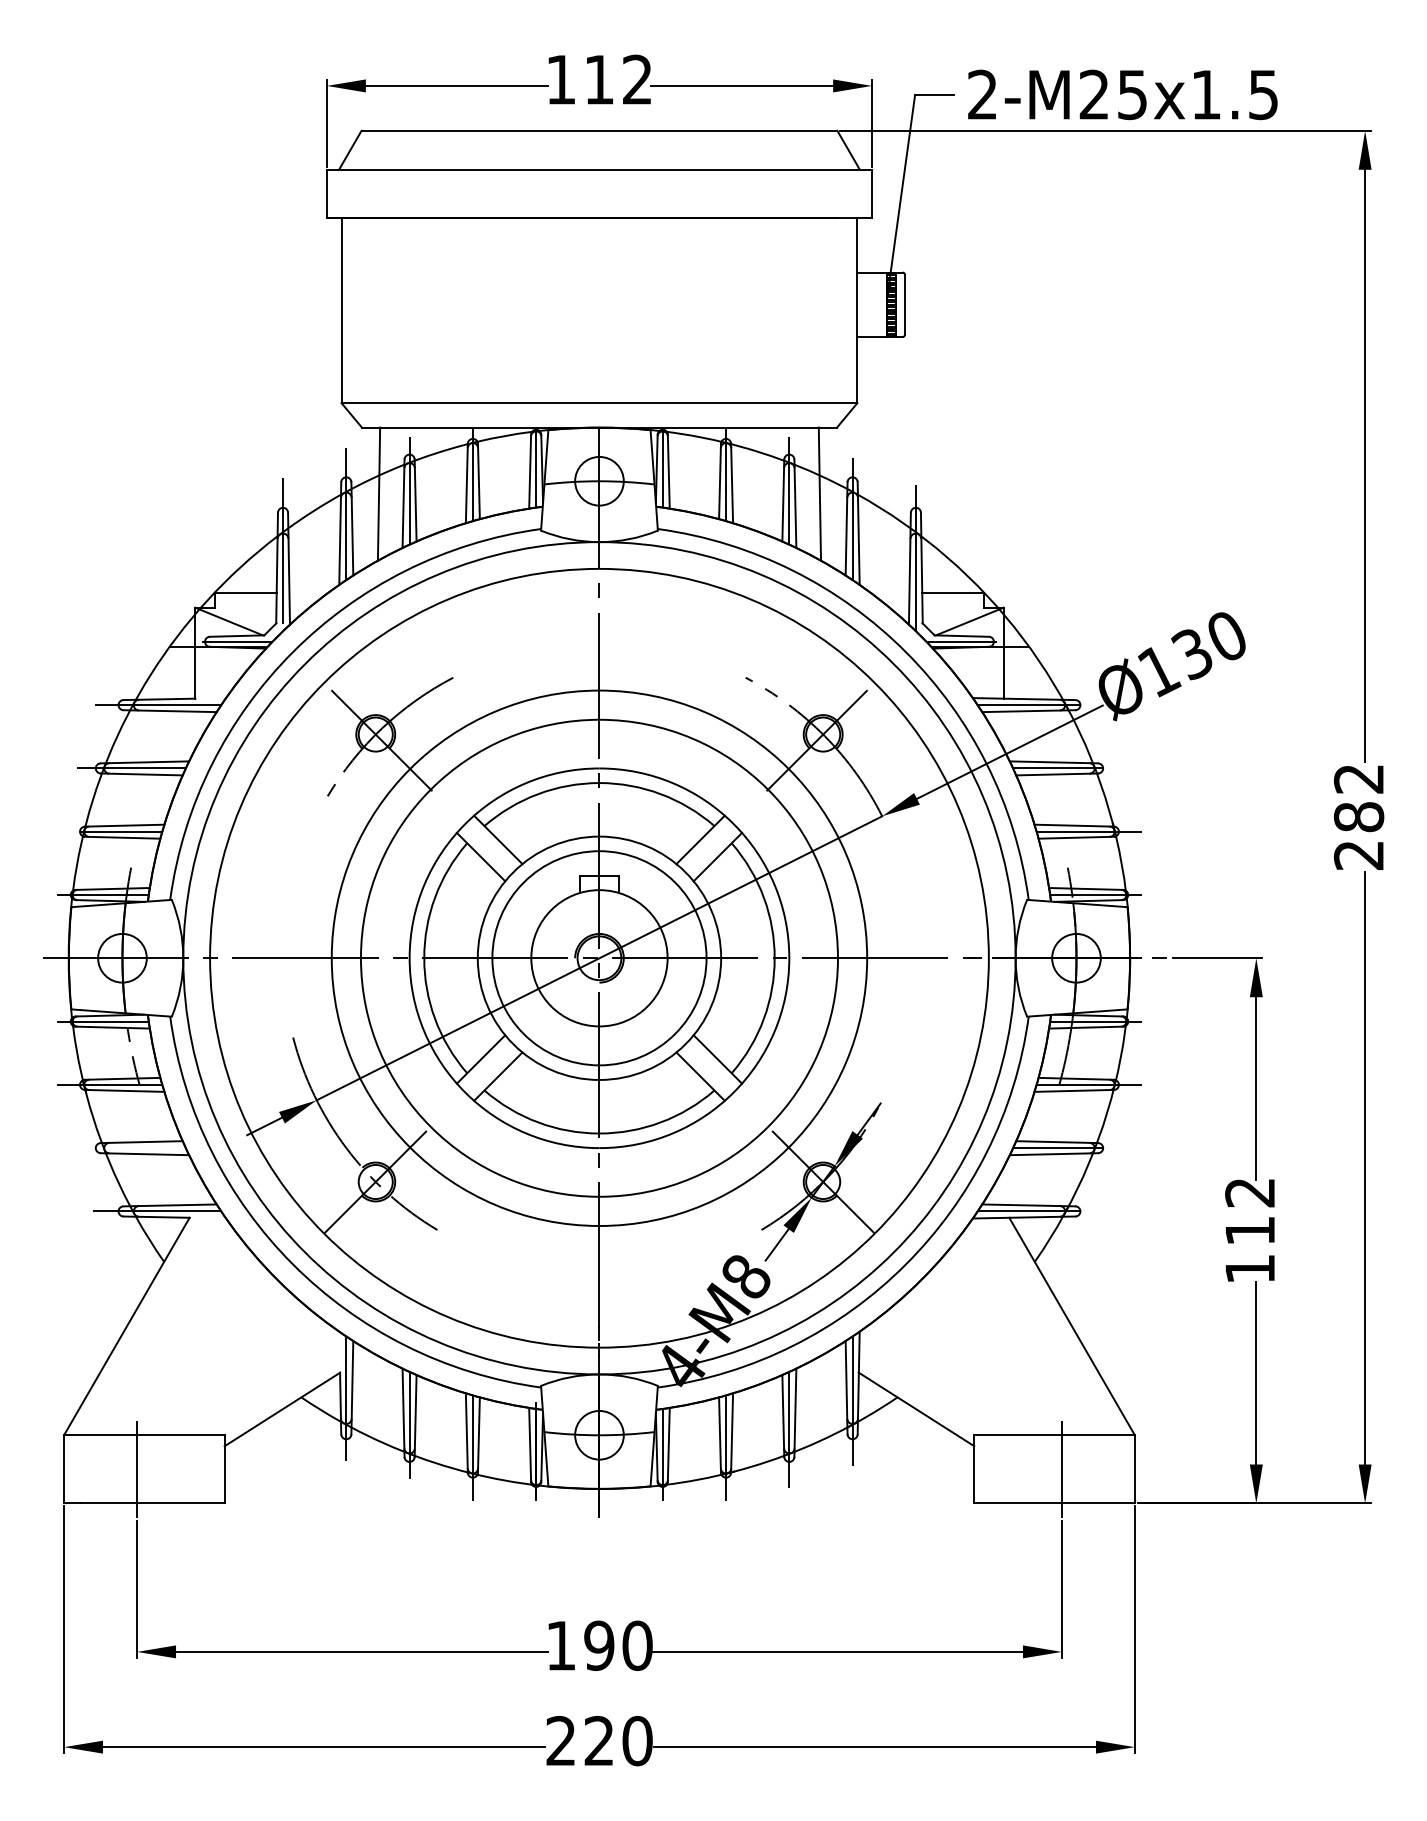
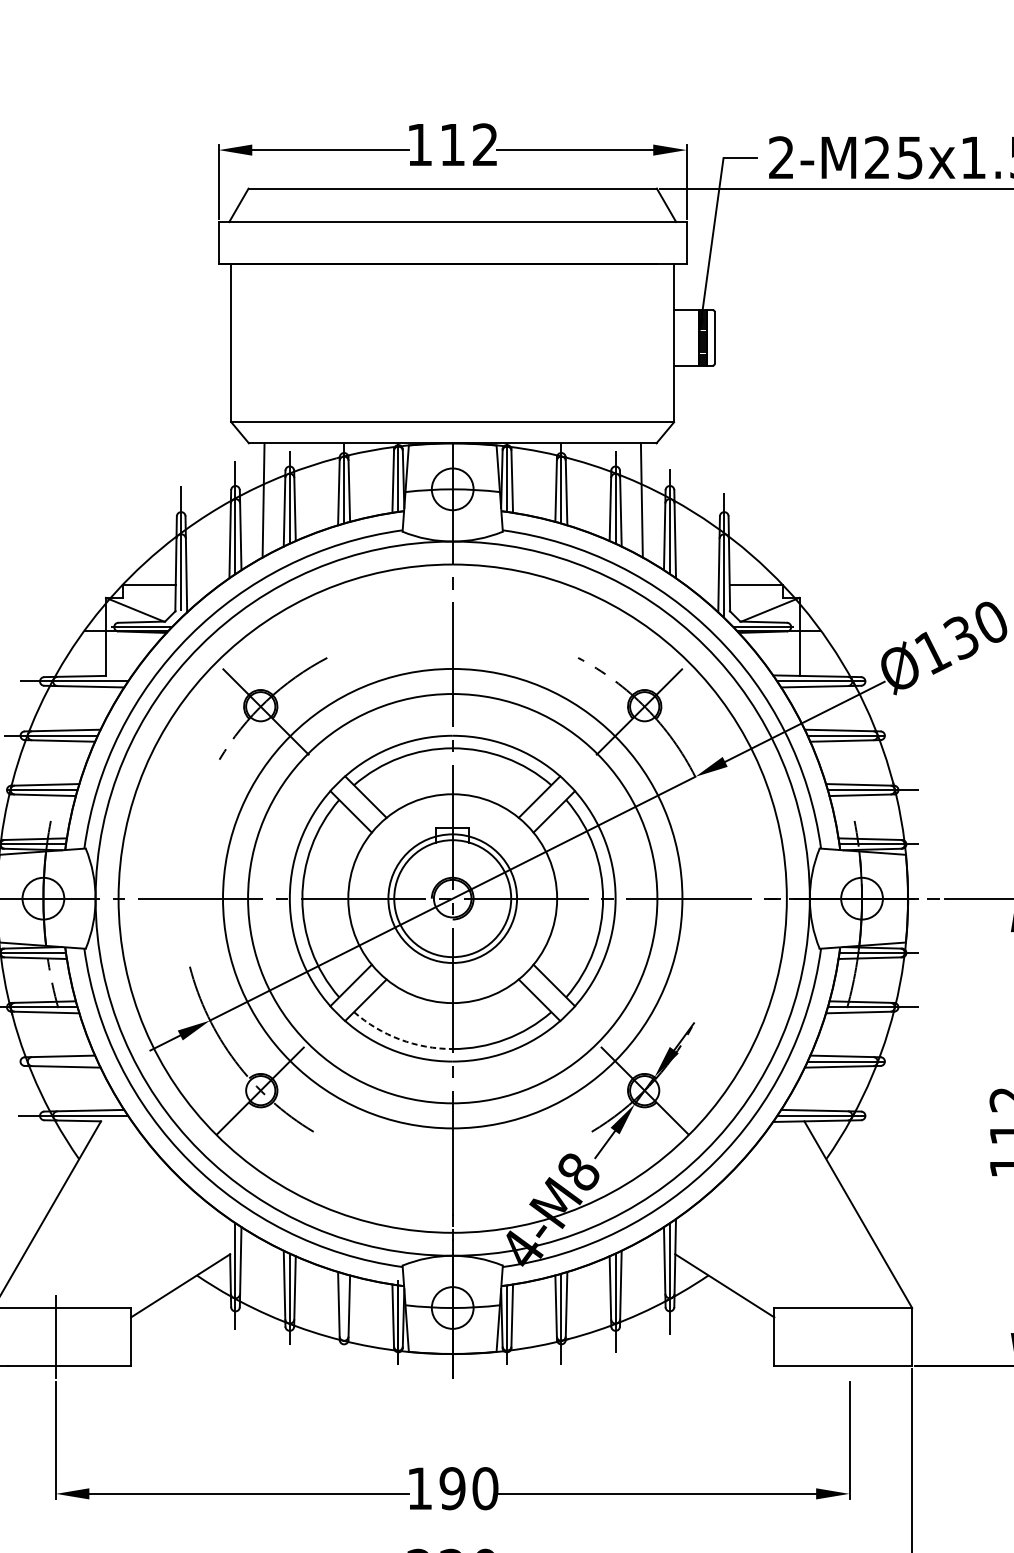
circle: (599, 958) -> (452, 898), size x0.7
arc: (538, 1122) -> (400, 1039), solid -> dashed
line: (472, 1448) -> (343, 1319), removed
line: (1061, 1469) -> (849, 1337), removed

